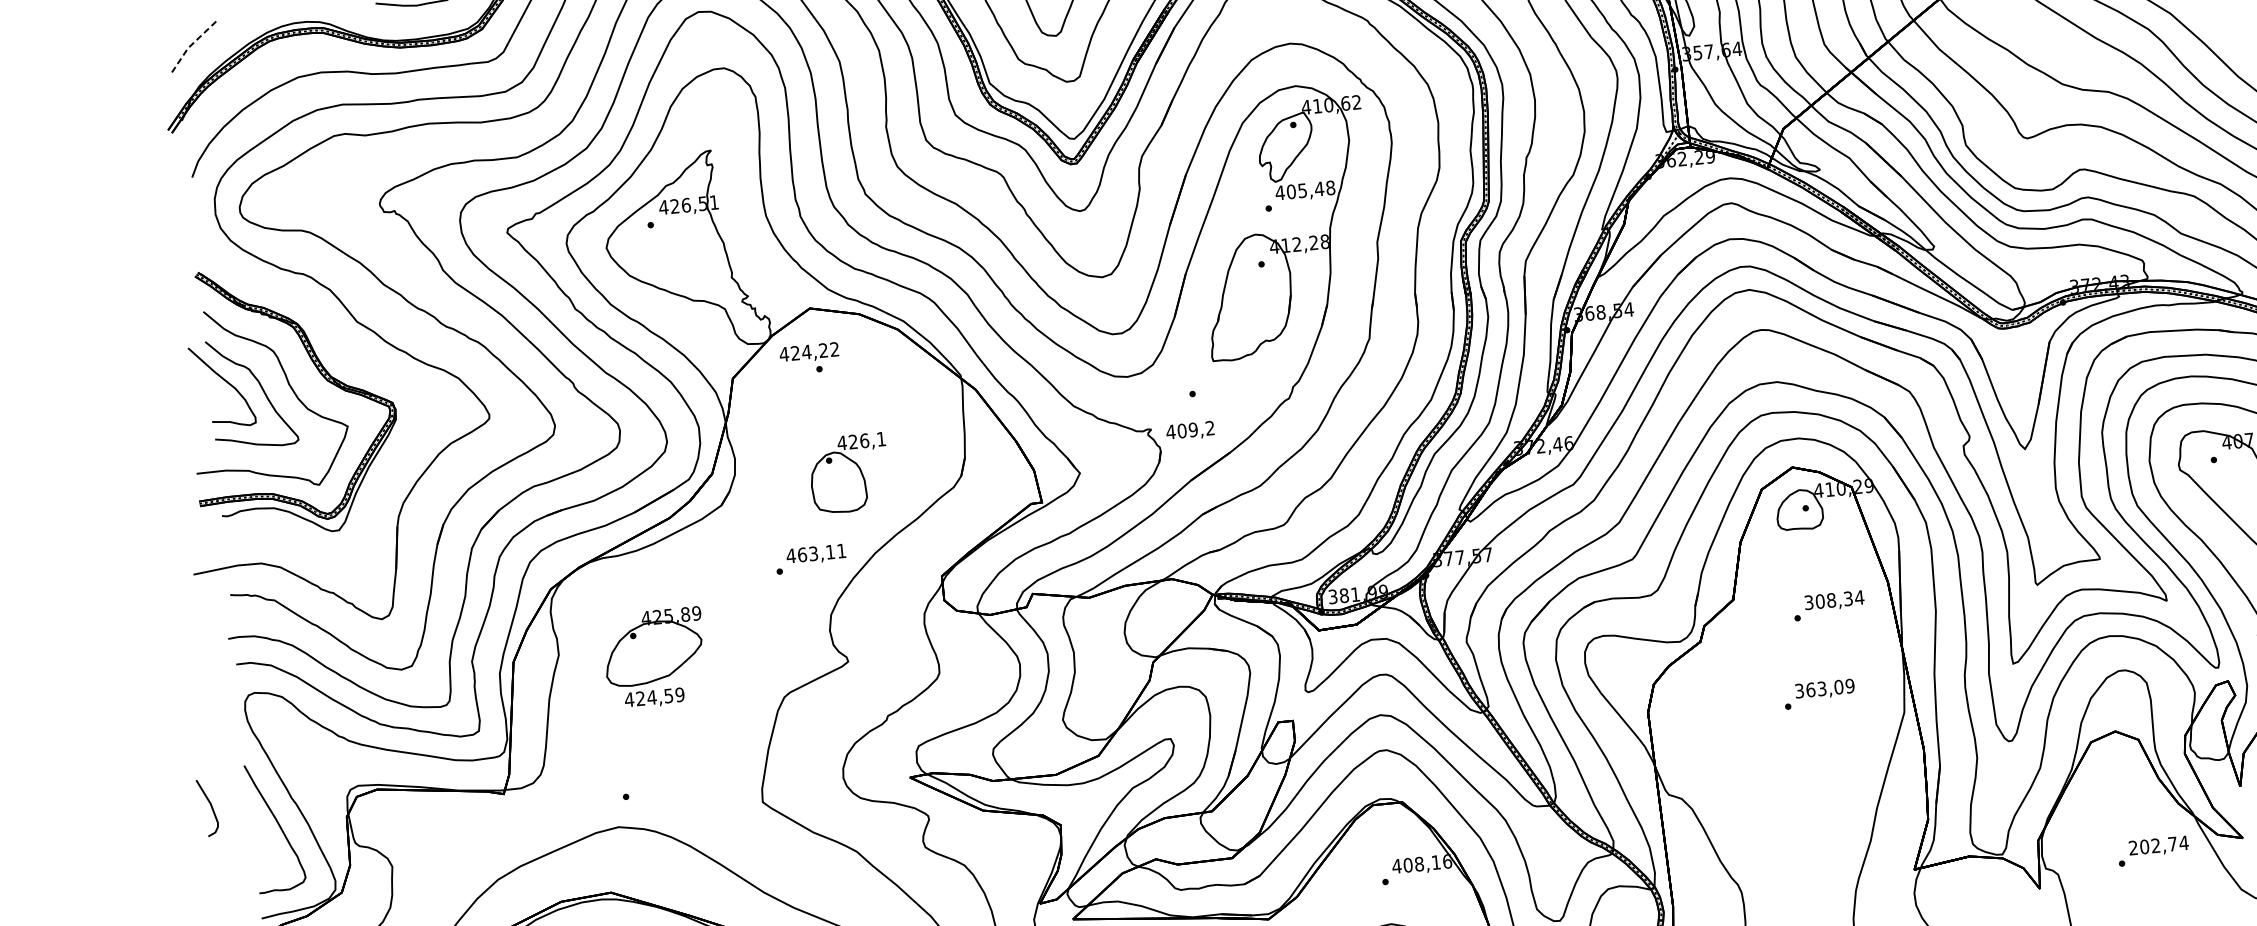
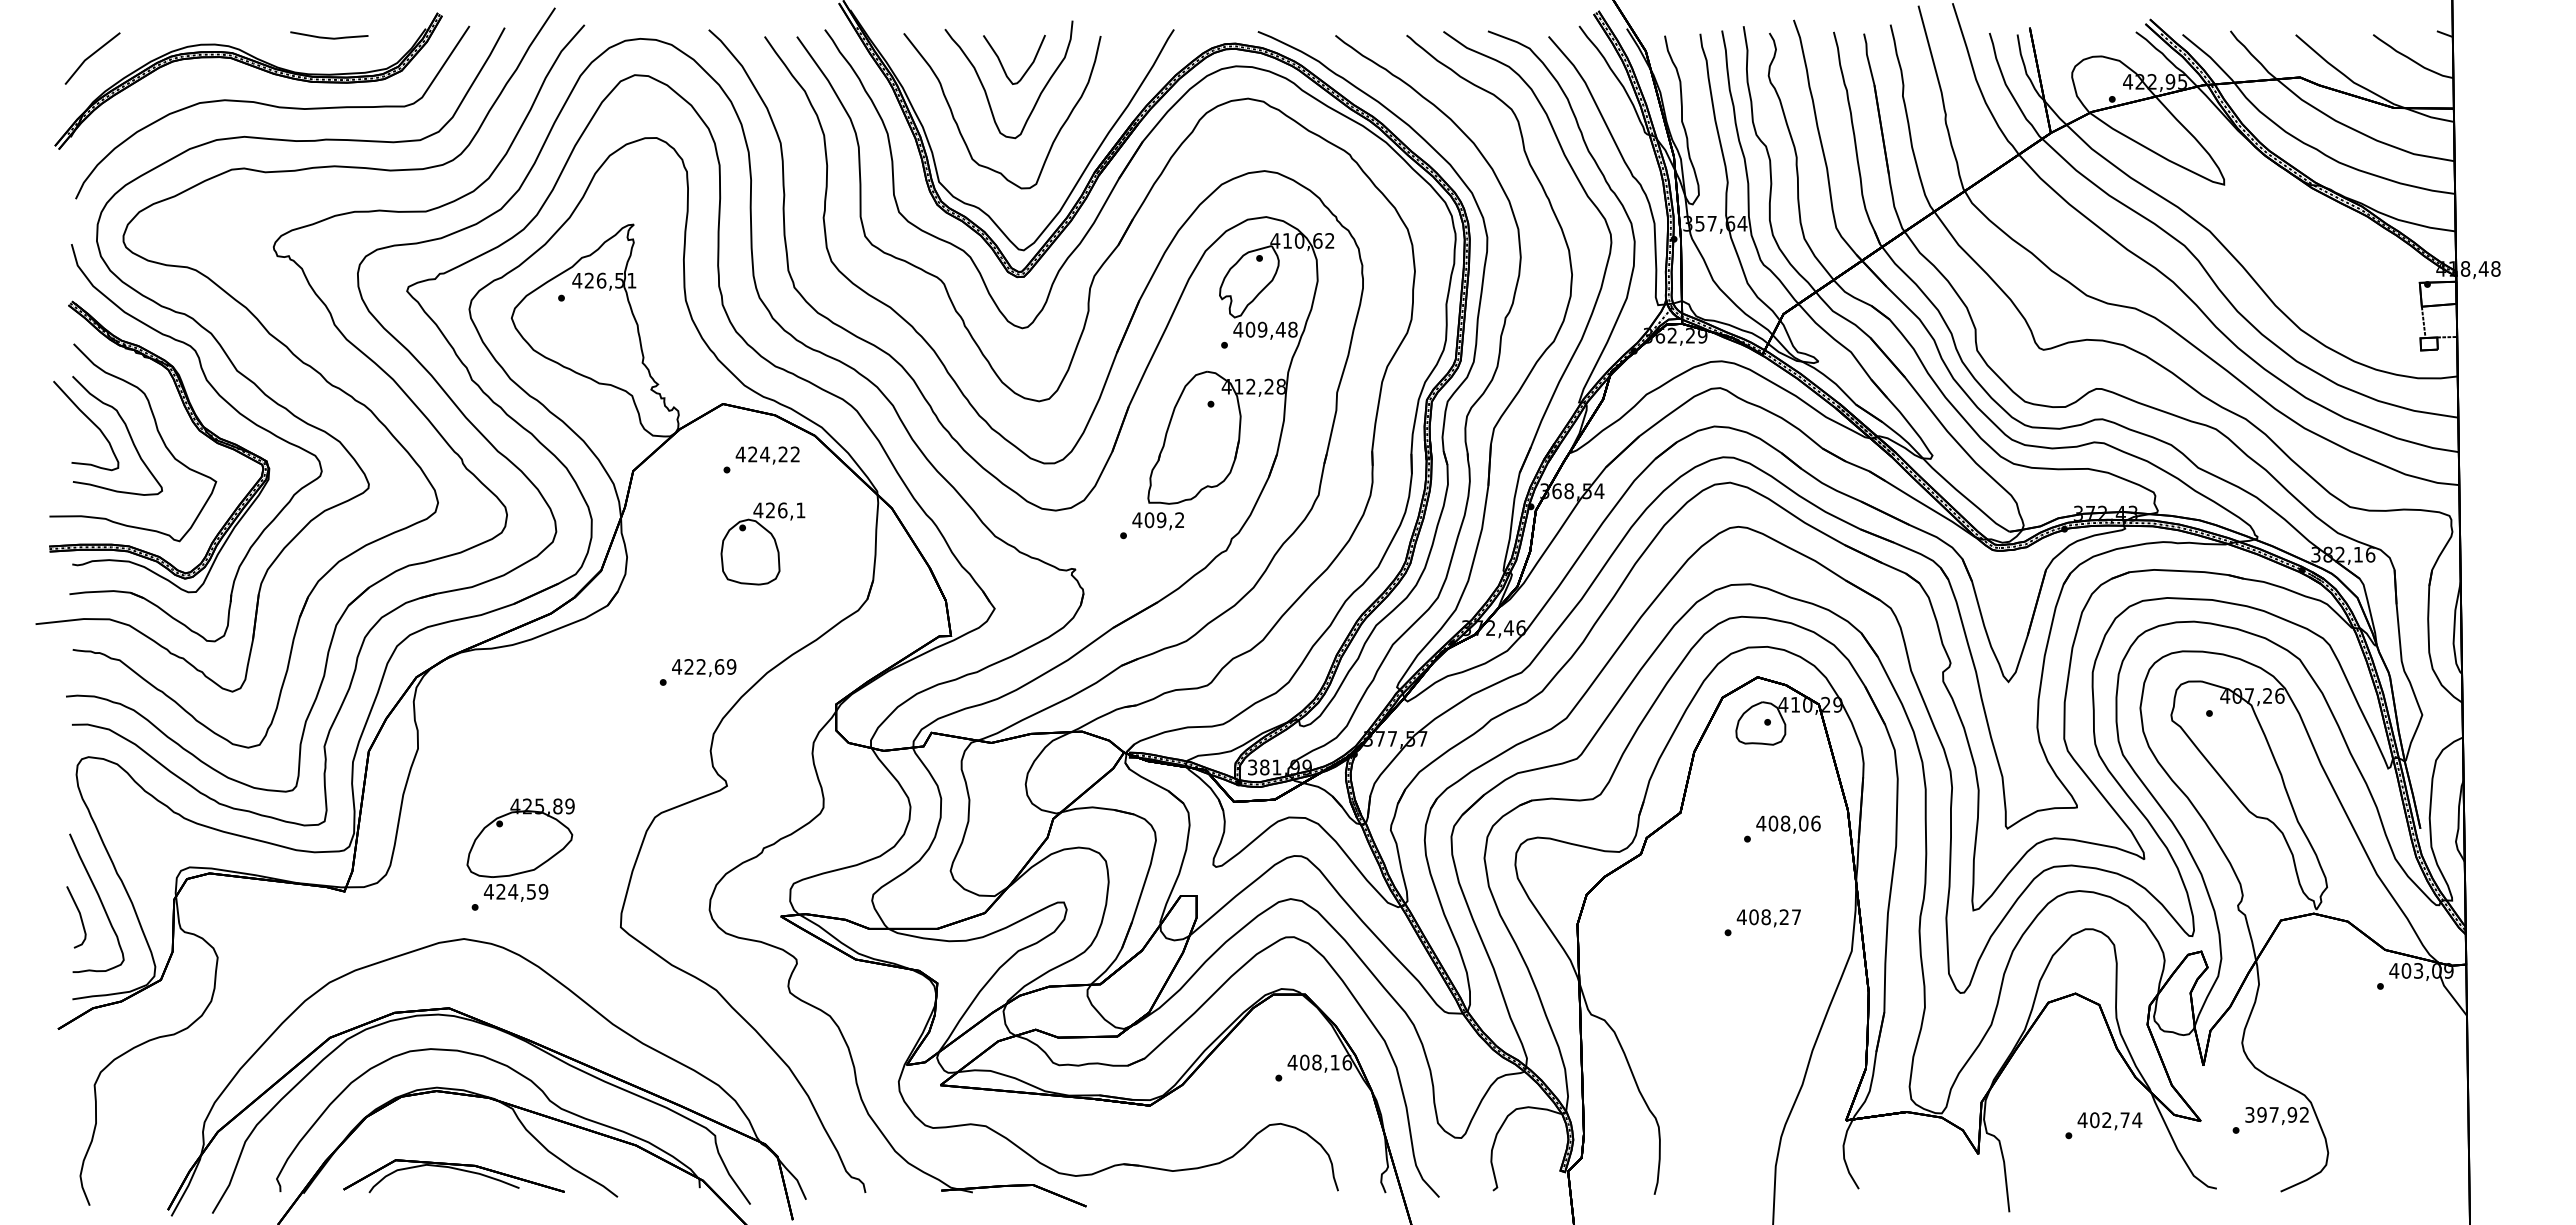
line: (191, 44) -> (89, 56), dashed -> solid
text: (1302, 190) -> (1262, 329), 405,48 -> 409,48
text: (809, 352) -> (767, 455), moved
part: (355, 356) -> (231, 407), added
text: (1189, 431) -> (1157, 521), moved
part: (848, 473) -> (762, 543), moved
text: (822, 552) -> (710, 666), 463,11 -> 422,69
text: (1834, 600) -> (1788, 823), 308,34 -> 408,06
part: (654, 657) -> (520, 849), moved
text: (1824, 688) -> (1768, 917), 363,09 -> 408,27
curve: (210, 806) -> (79, 916), moved
text: (2133, 847) -> (2082, 1119), 202,74 -> 402,74

